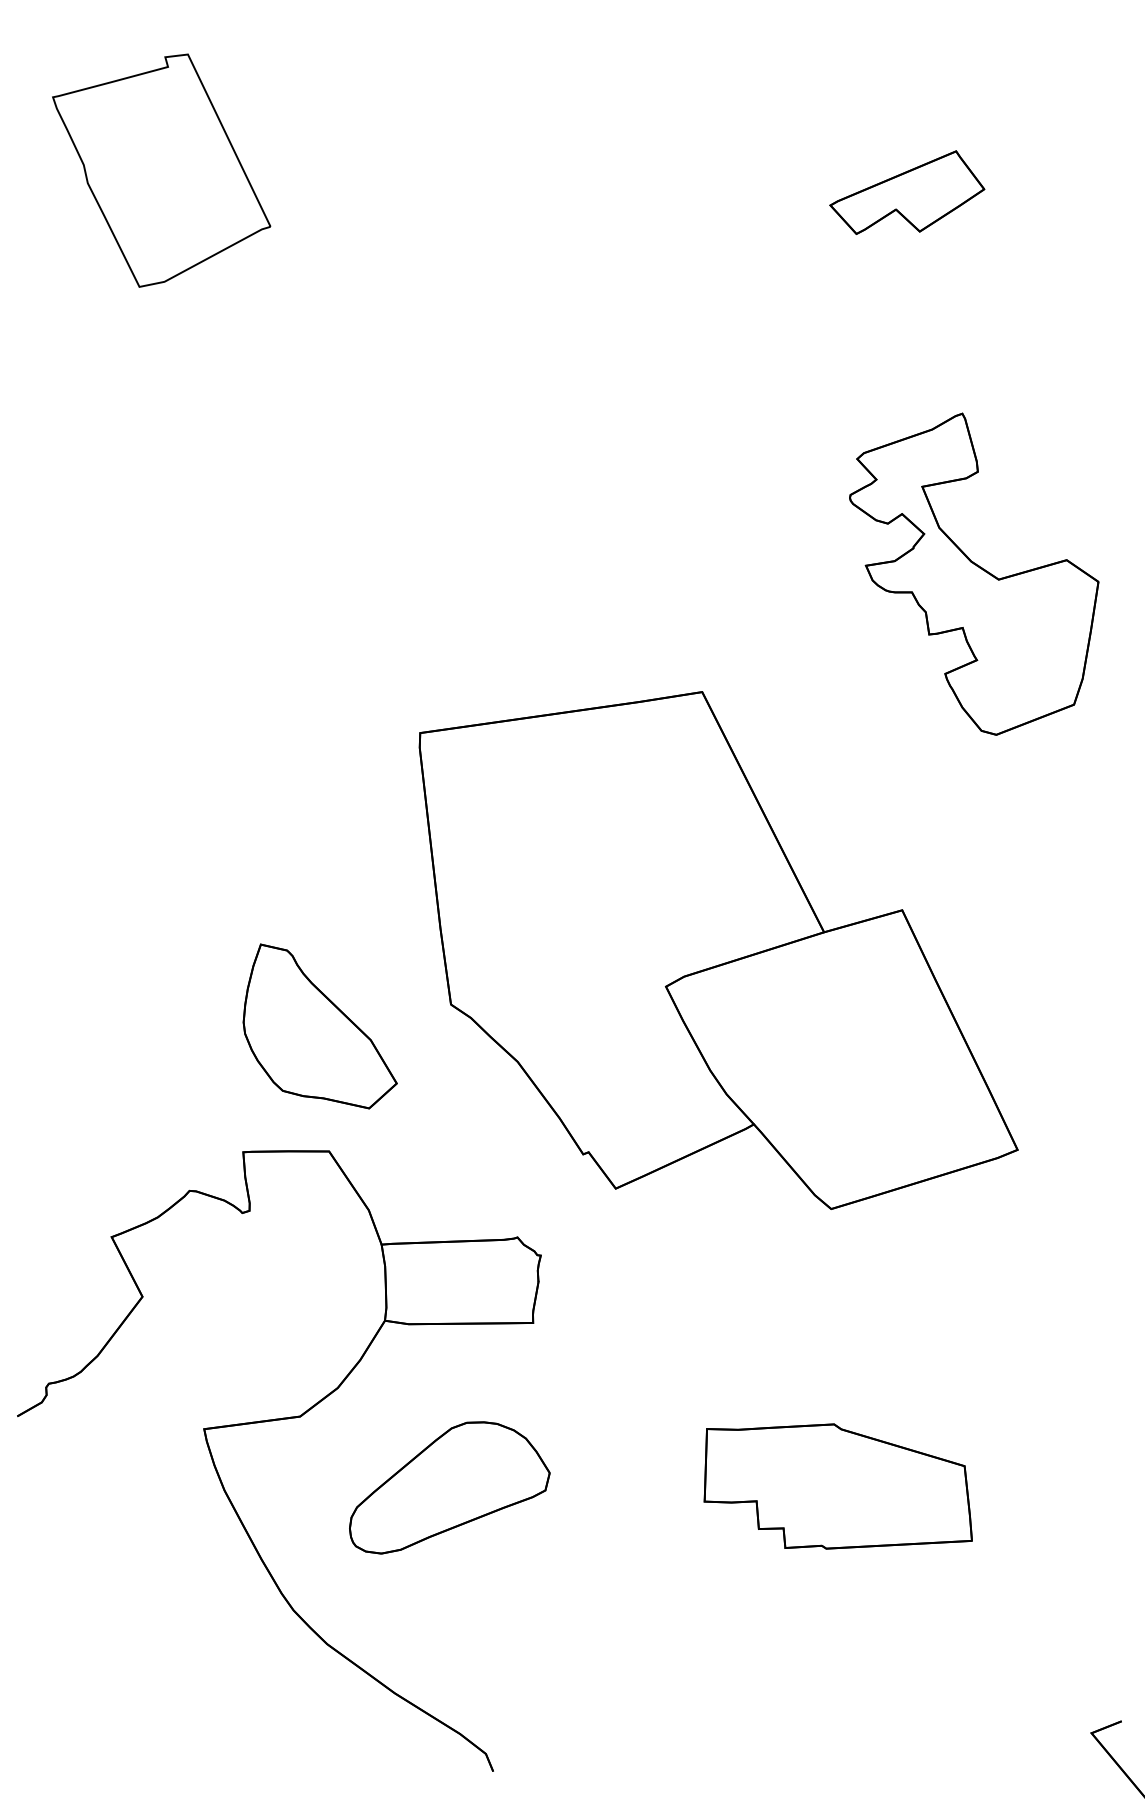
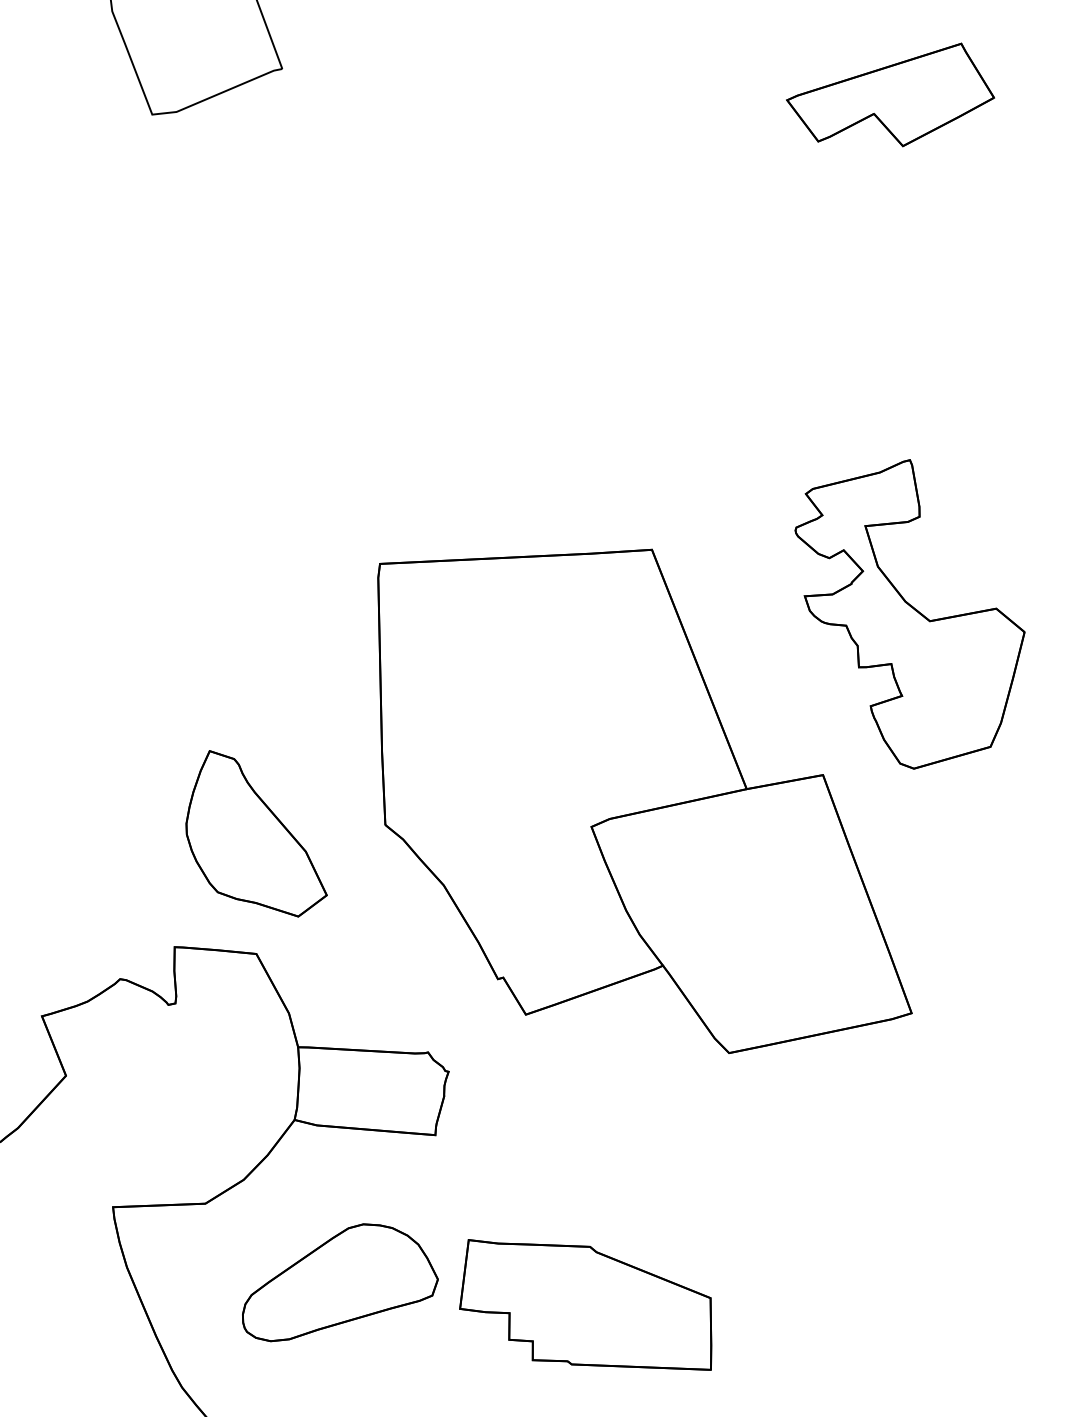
part: (907, 192) -> (891, 92), size x1.4
part: (974, 573) -> (907, 613), moved
part: (837, 1486) -> (587, 1306), moved

